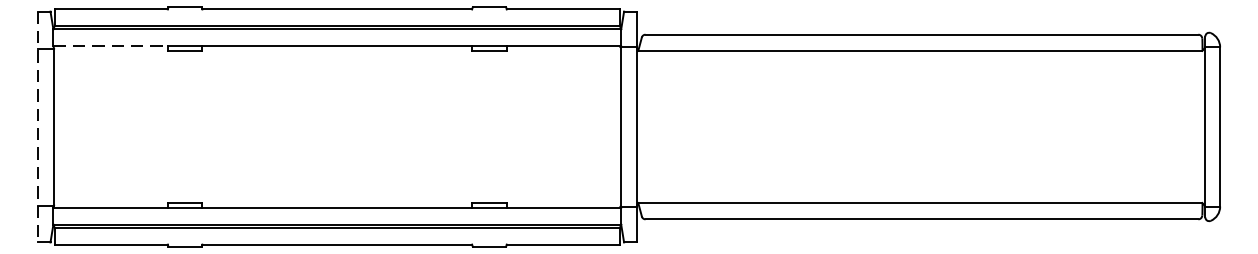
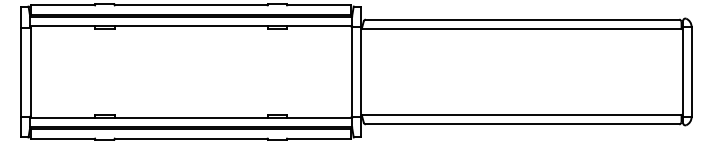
line: (112, 46) -> (63, 26), dashed -> solid
line: (38, 127) -> (21, 72), dashed -> solid

